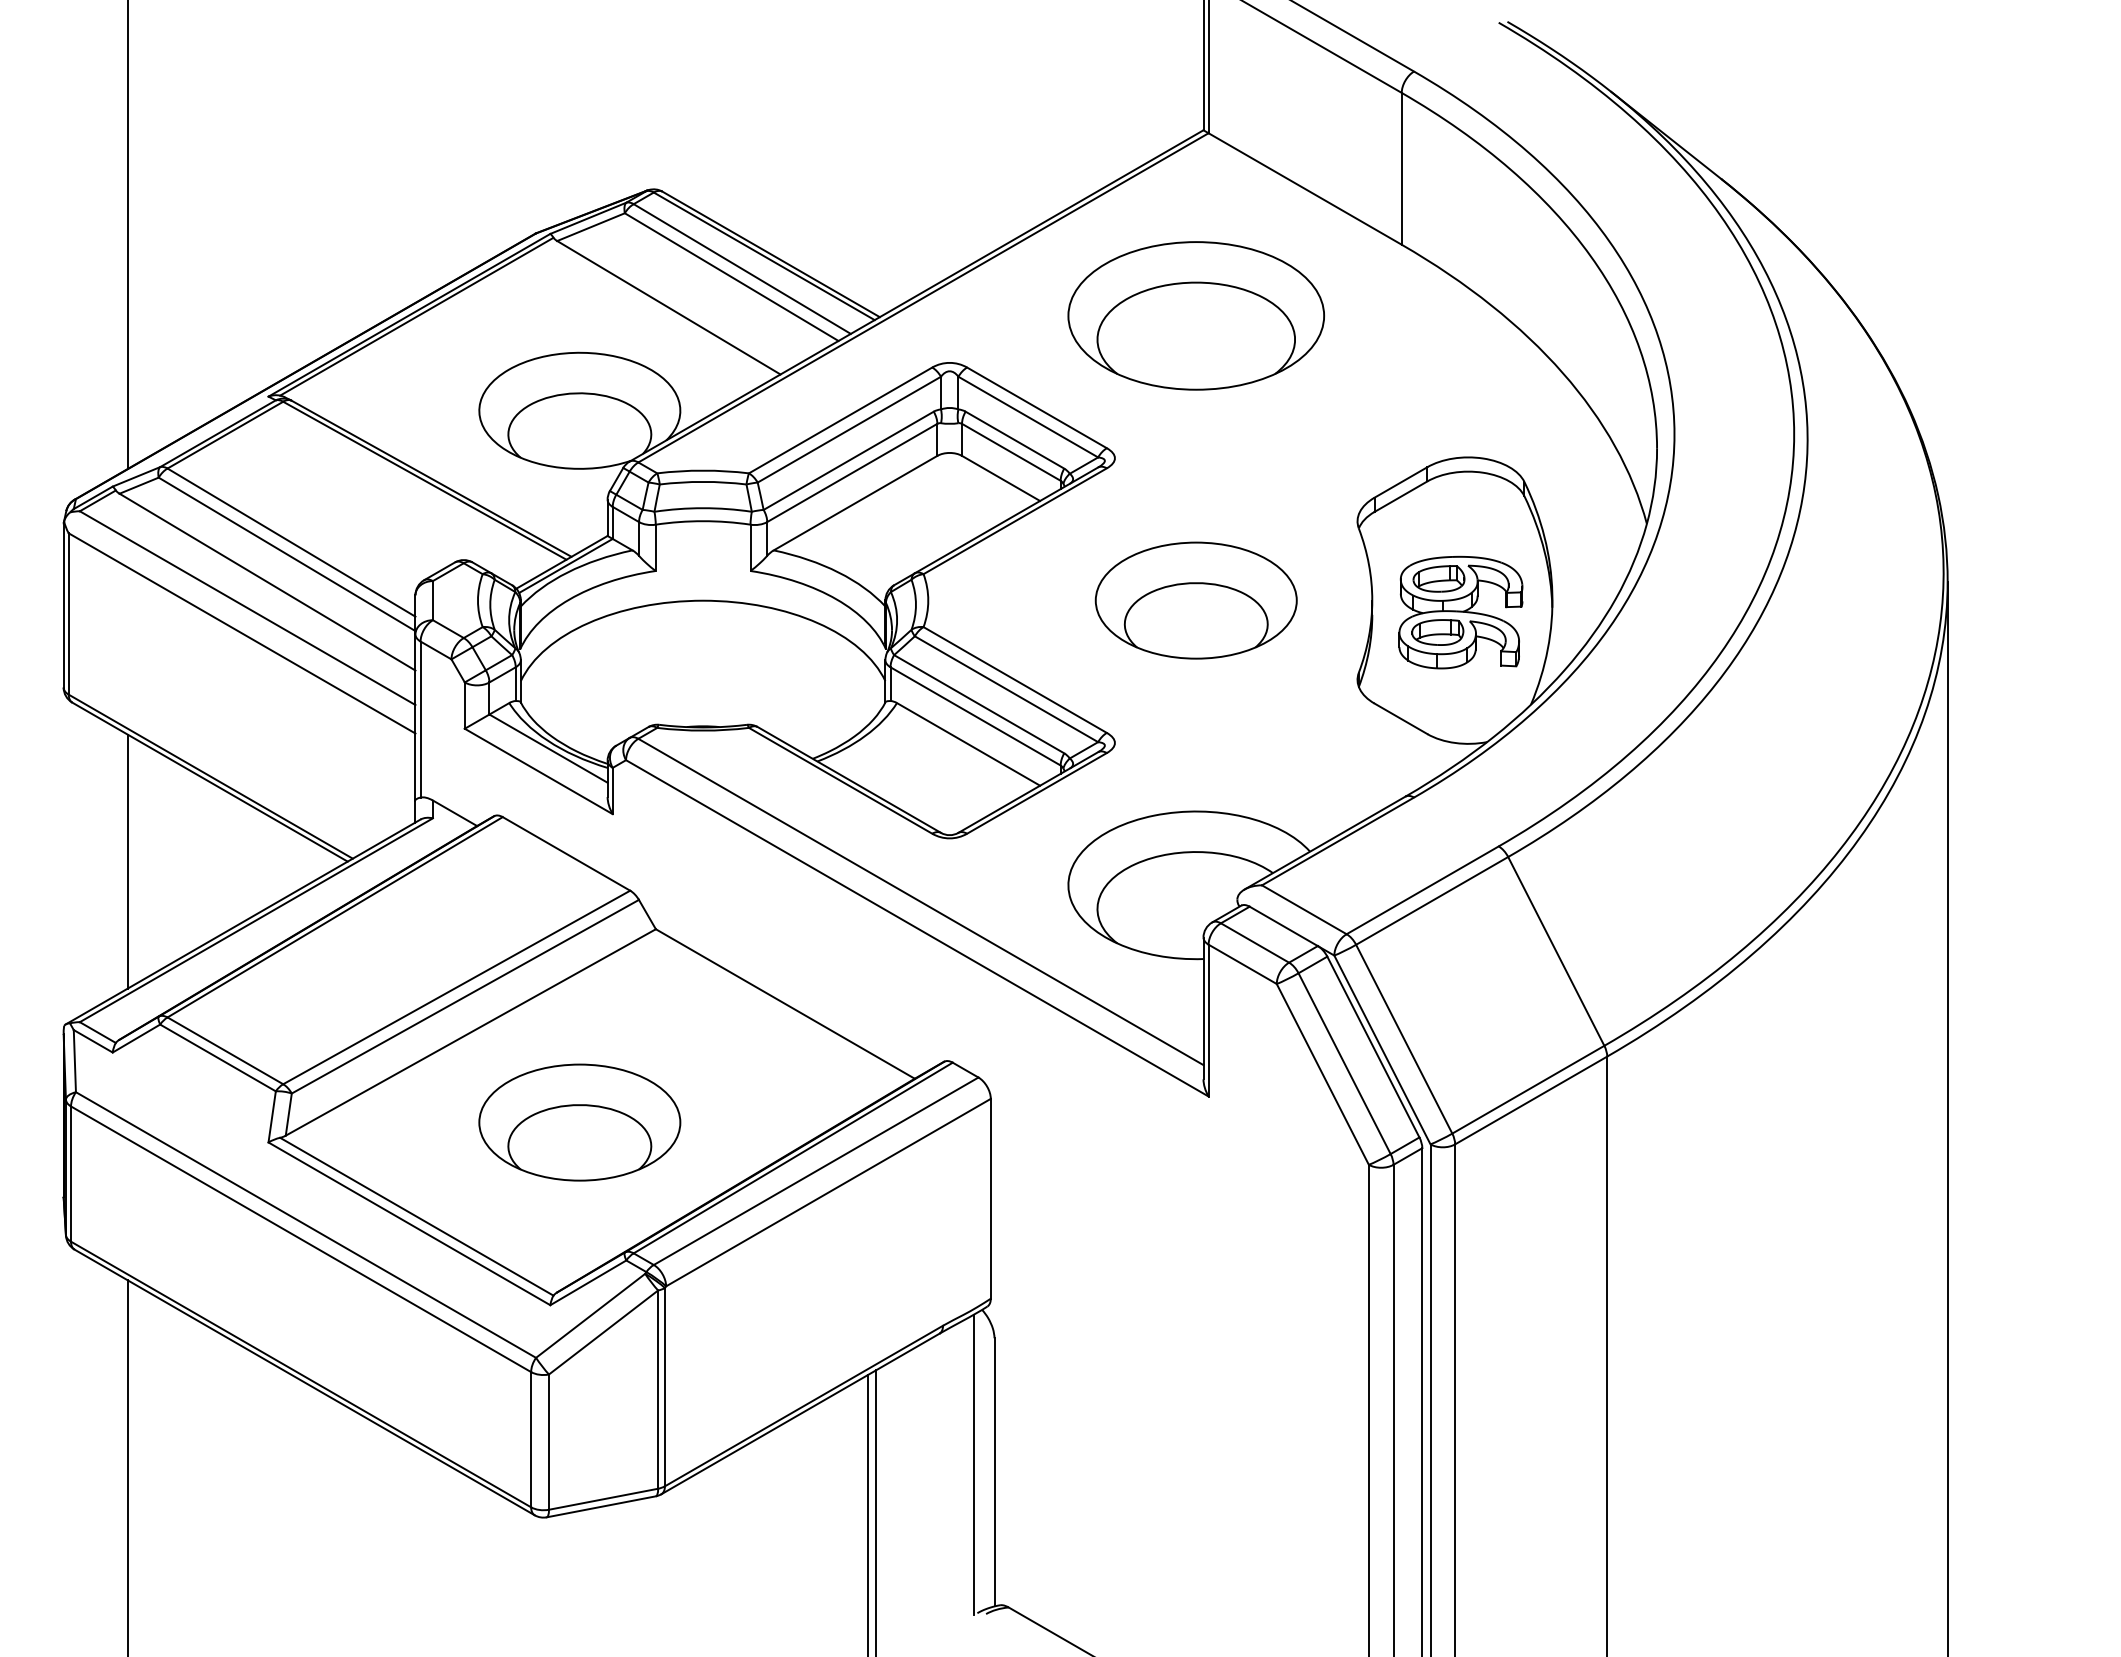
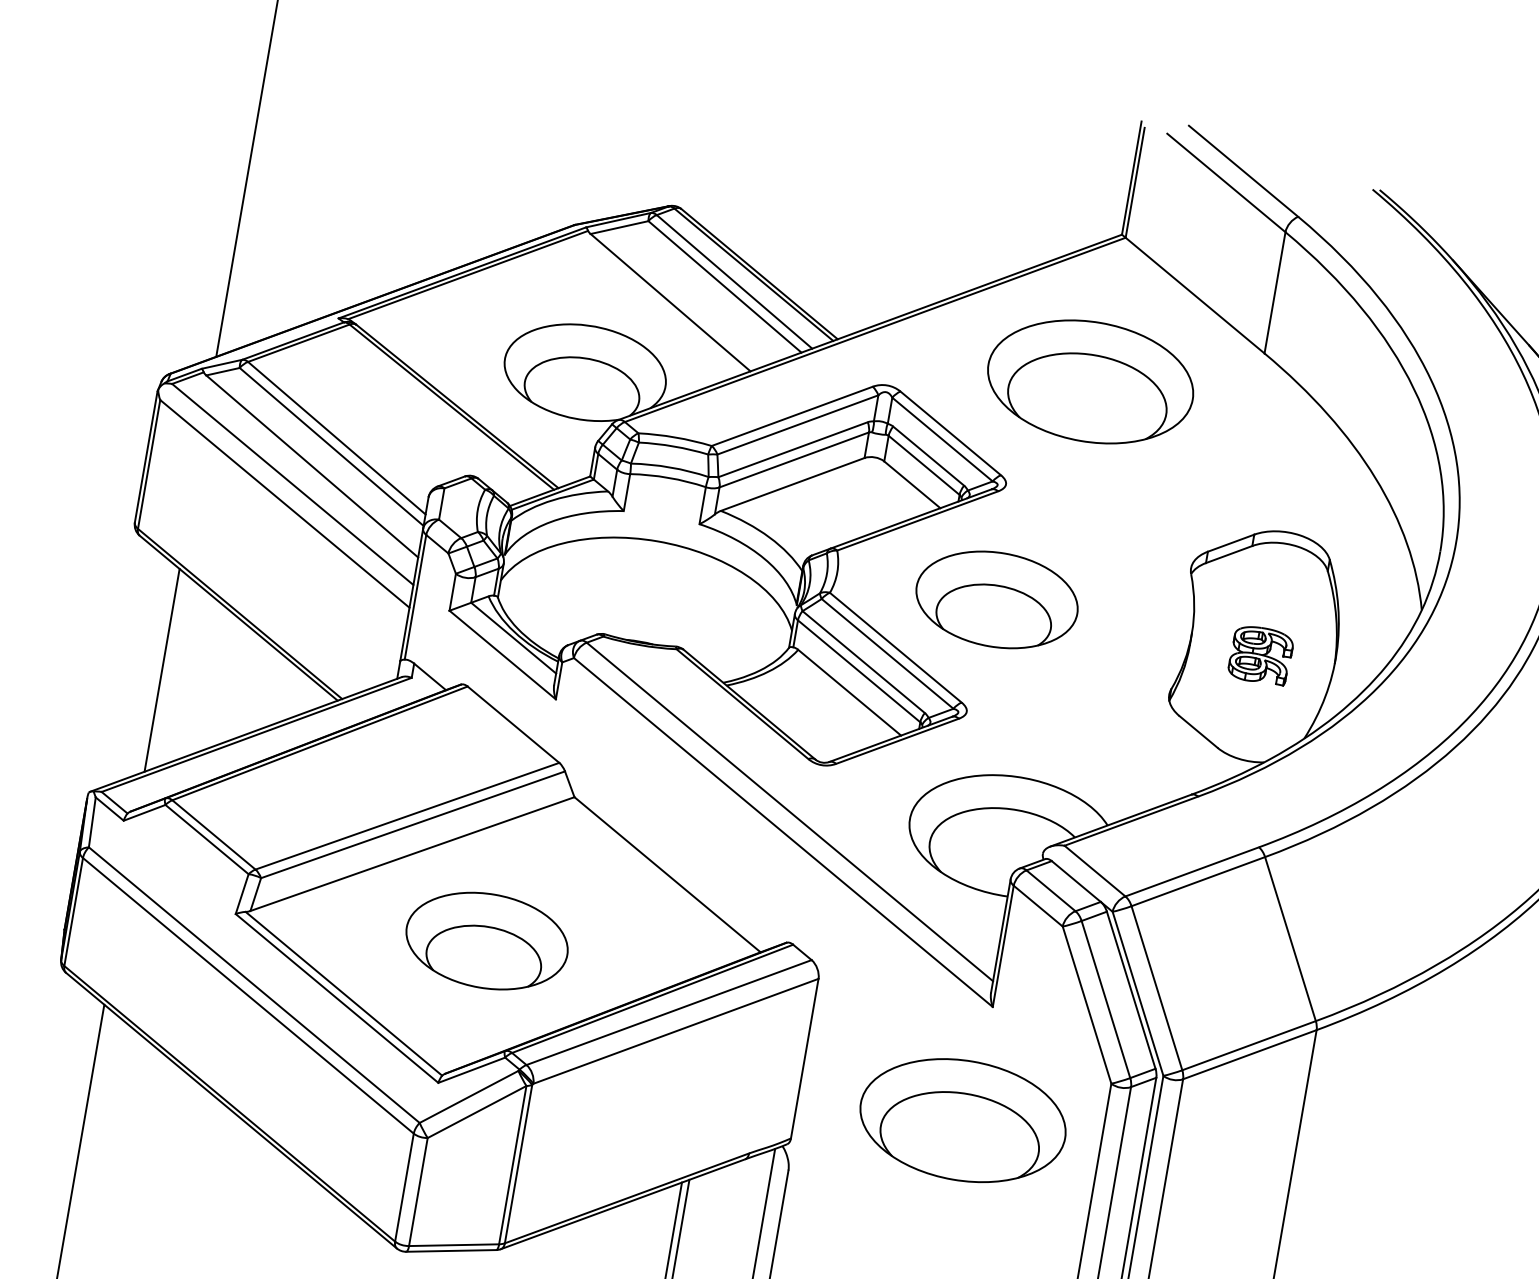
part: (1195, 600) -> (996, 599), moved
part: (1460, 612) -> (1260, 655), size x0.6
part: (1195, 1240) -> (962, 1120), added

